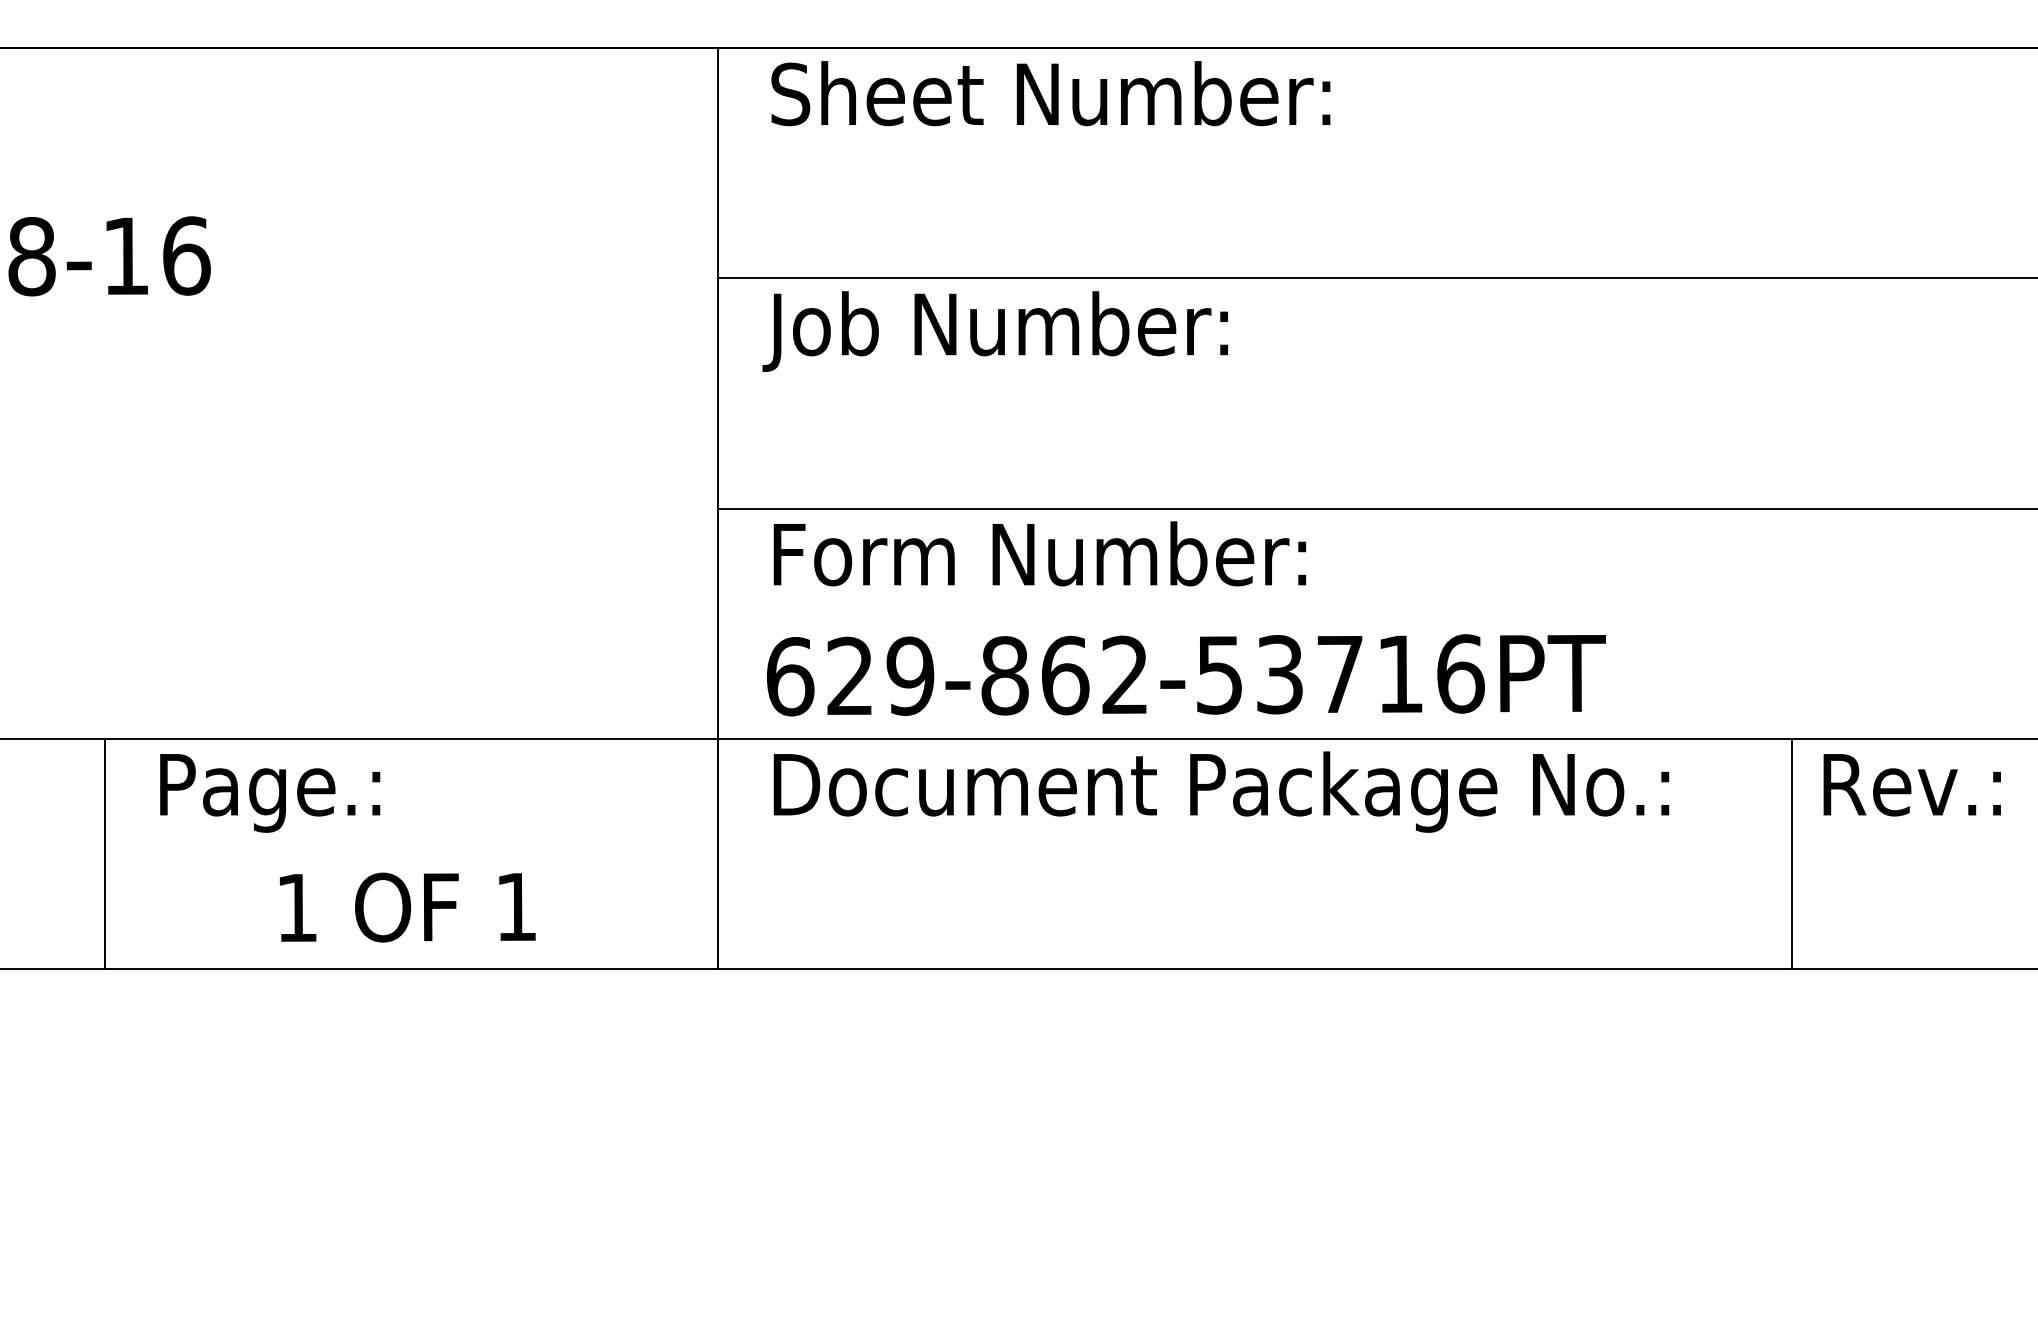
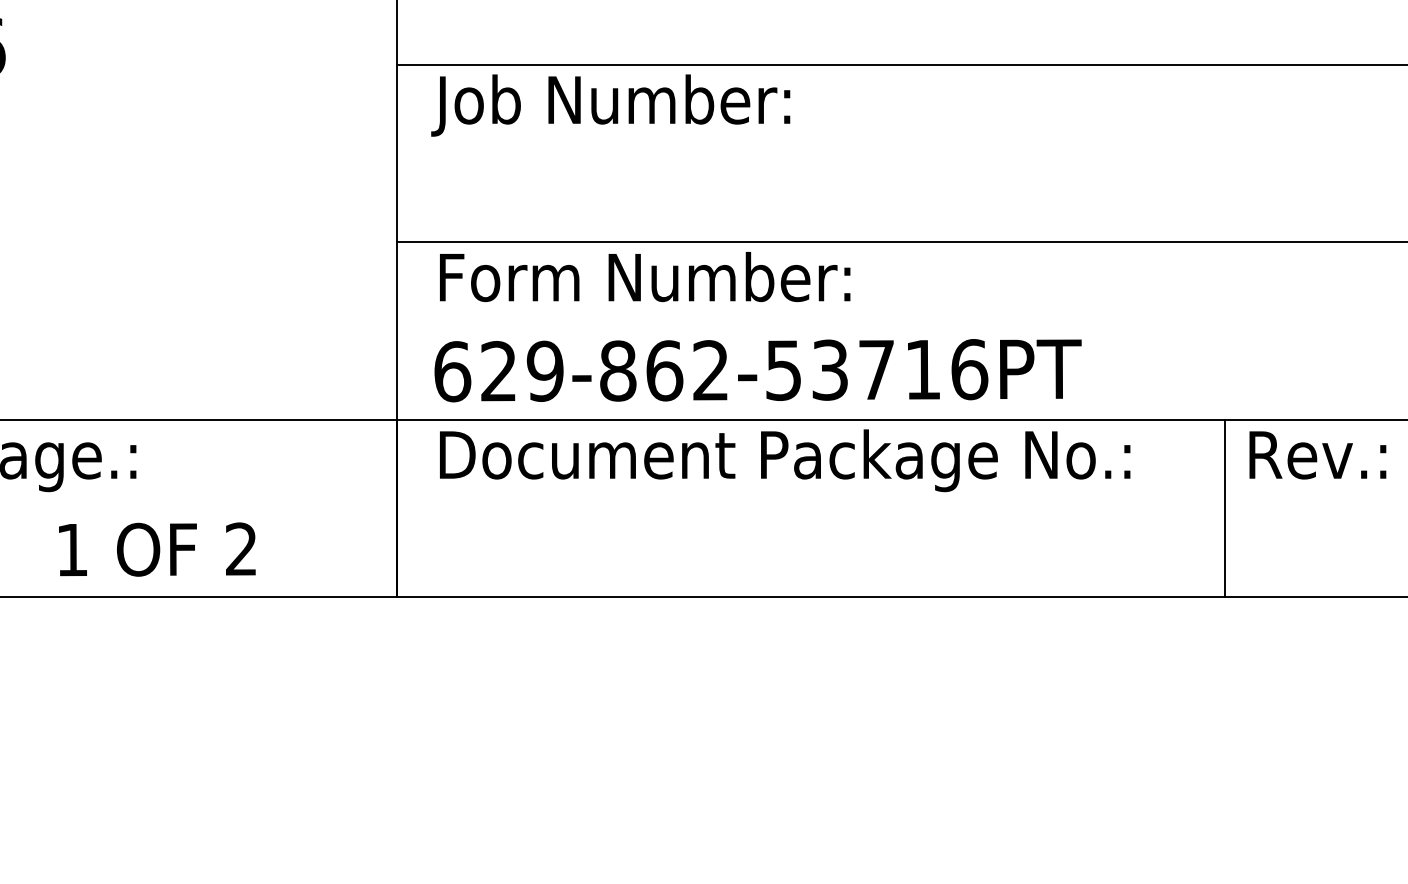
text: (515, 906) -> (240, 548), 1 -> 2

